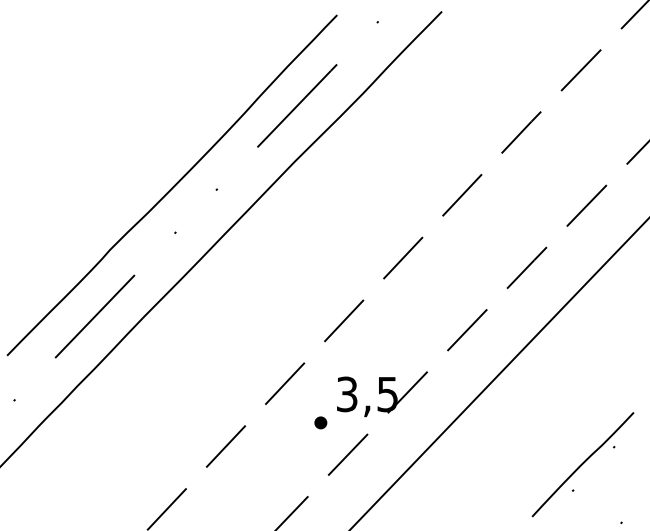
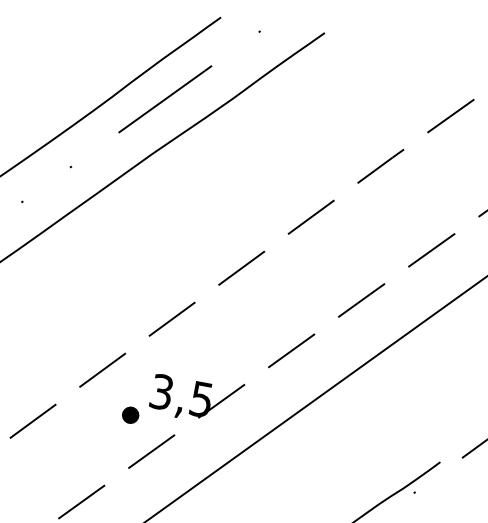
part: (320, 422) -> (130, 414), size x1.4

